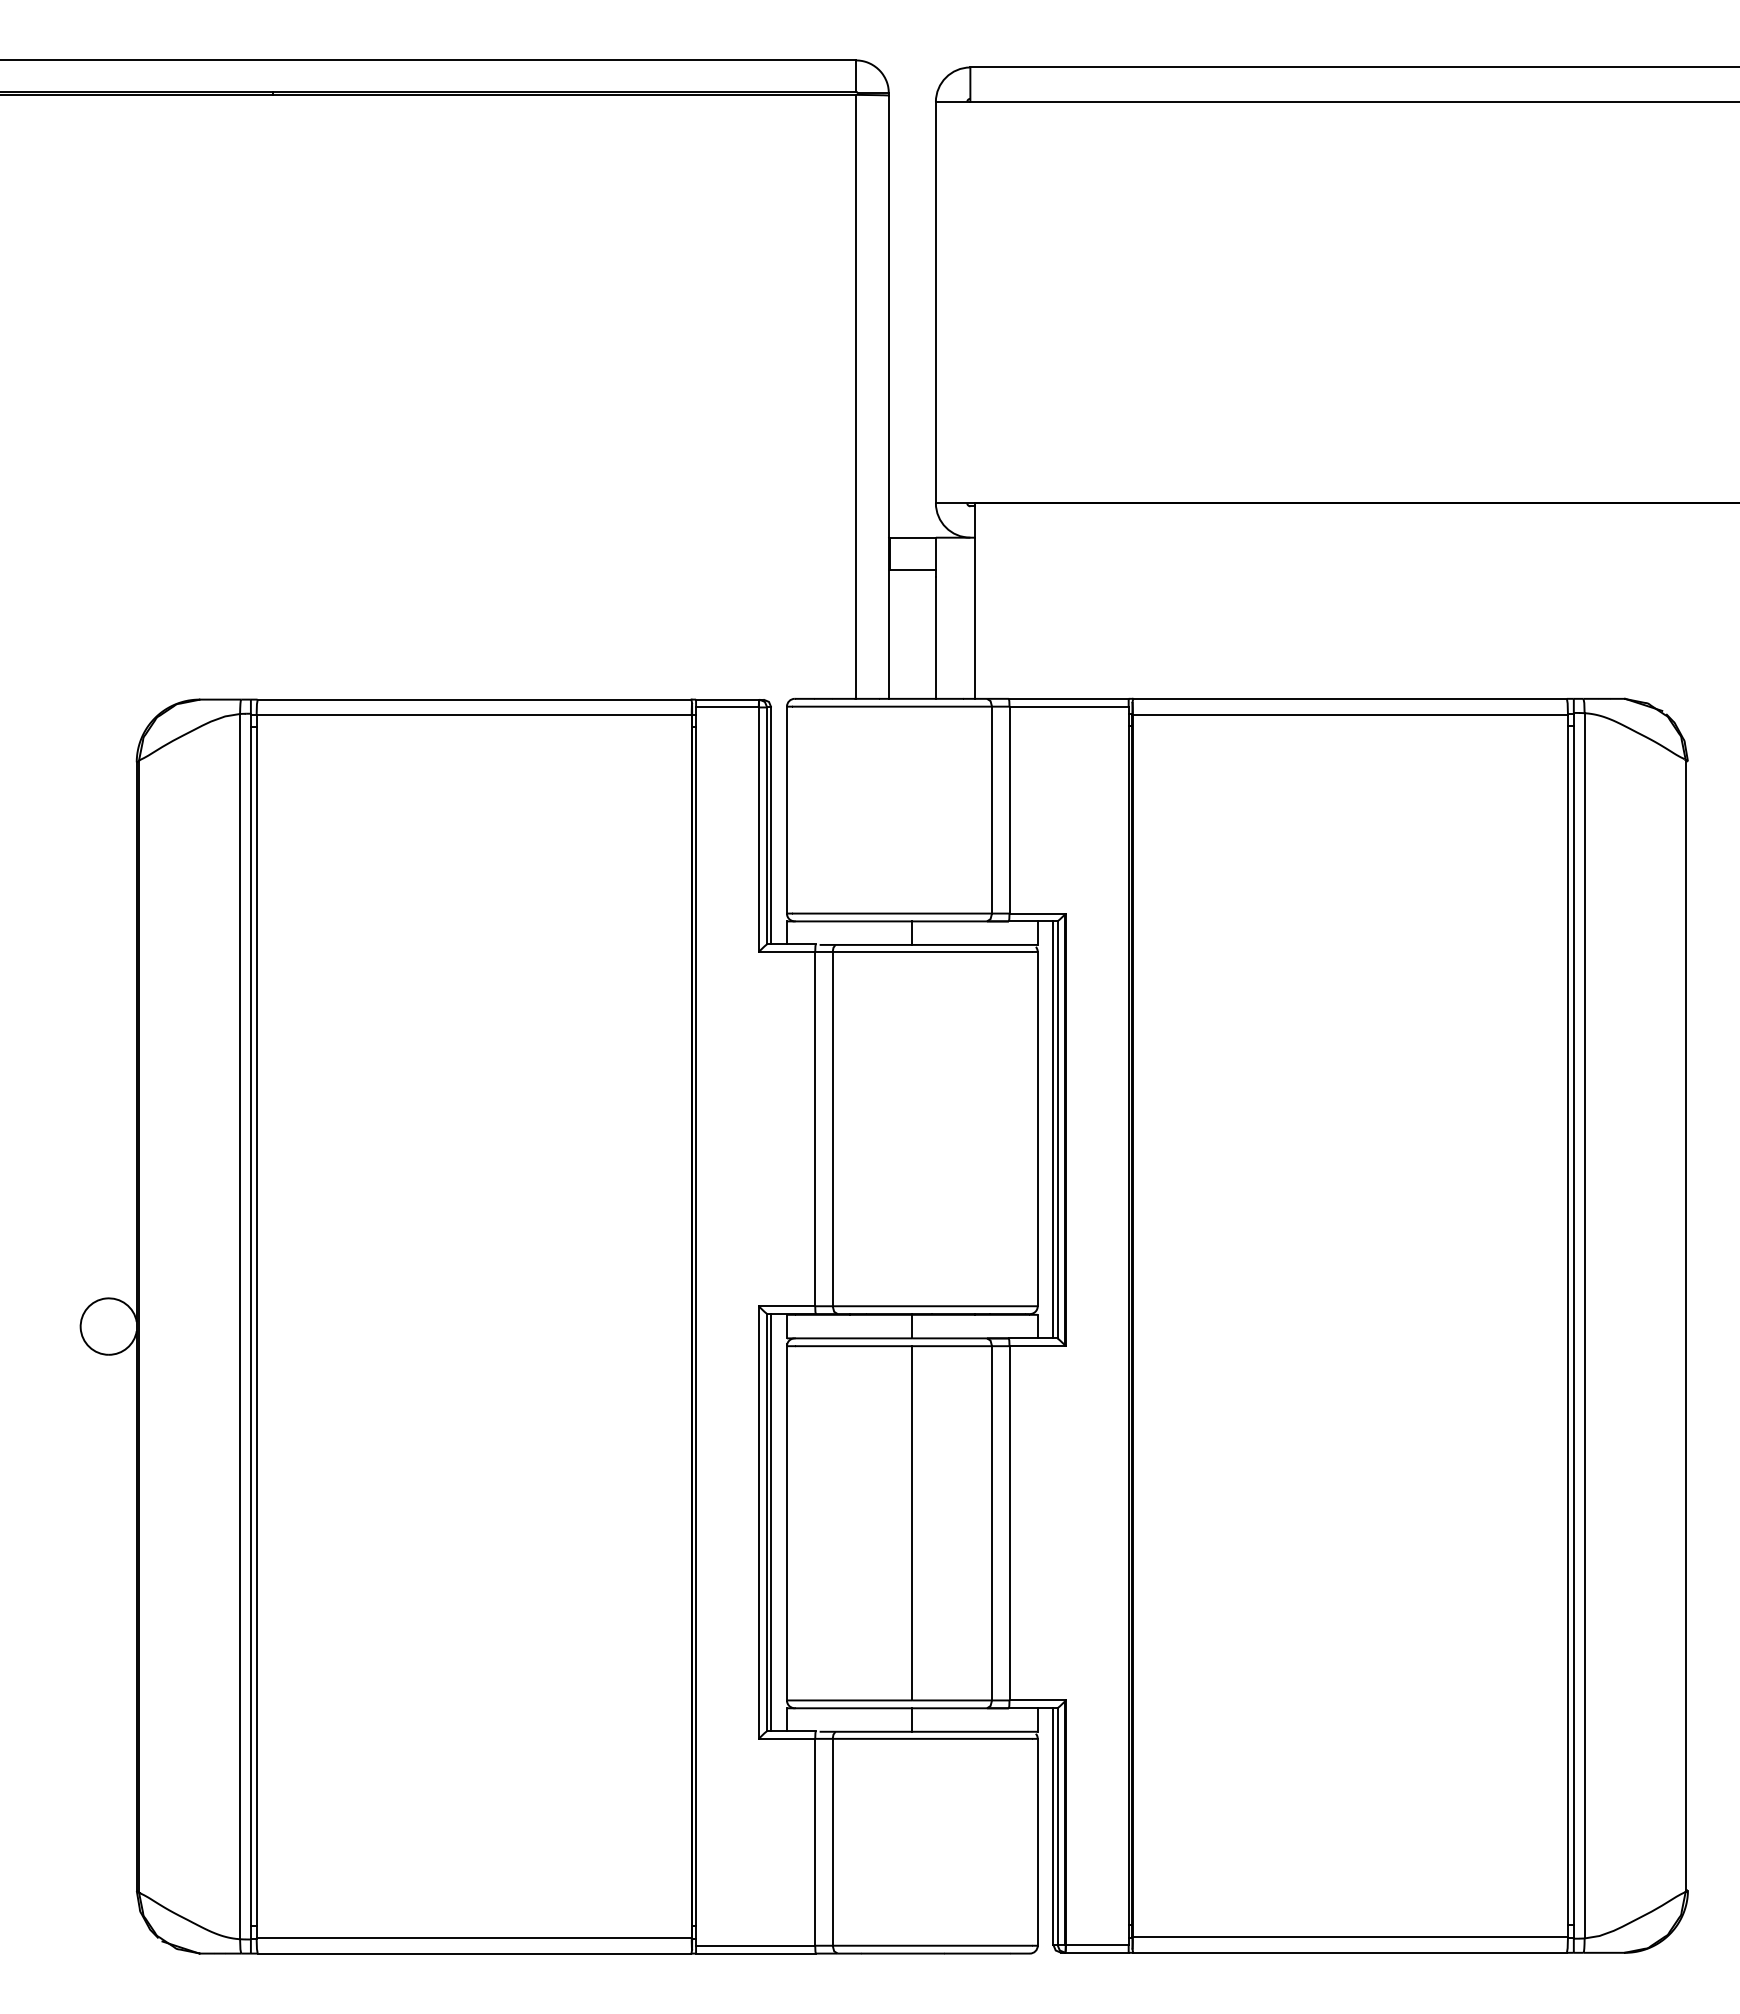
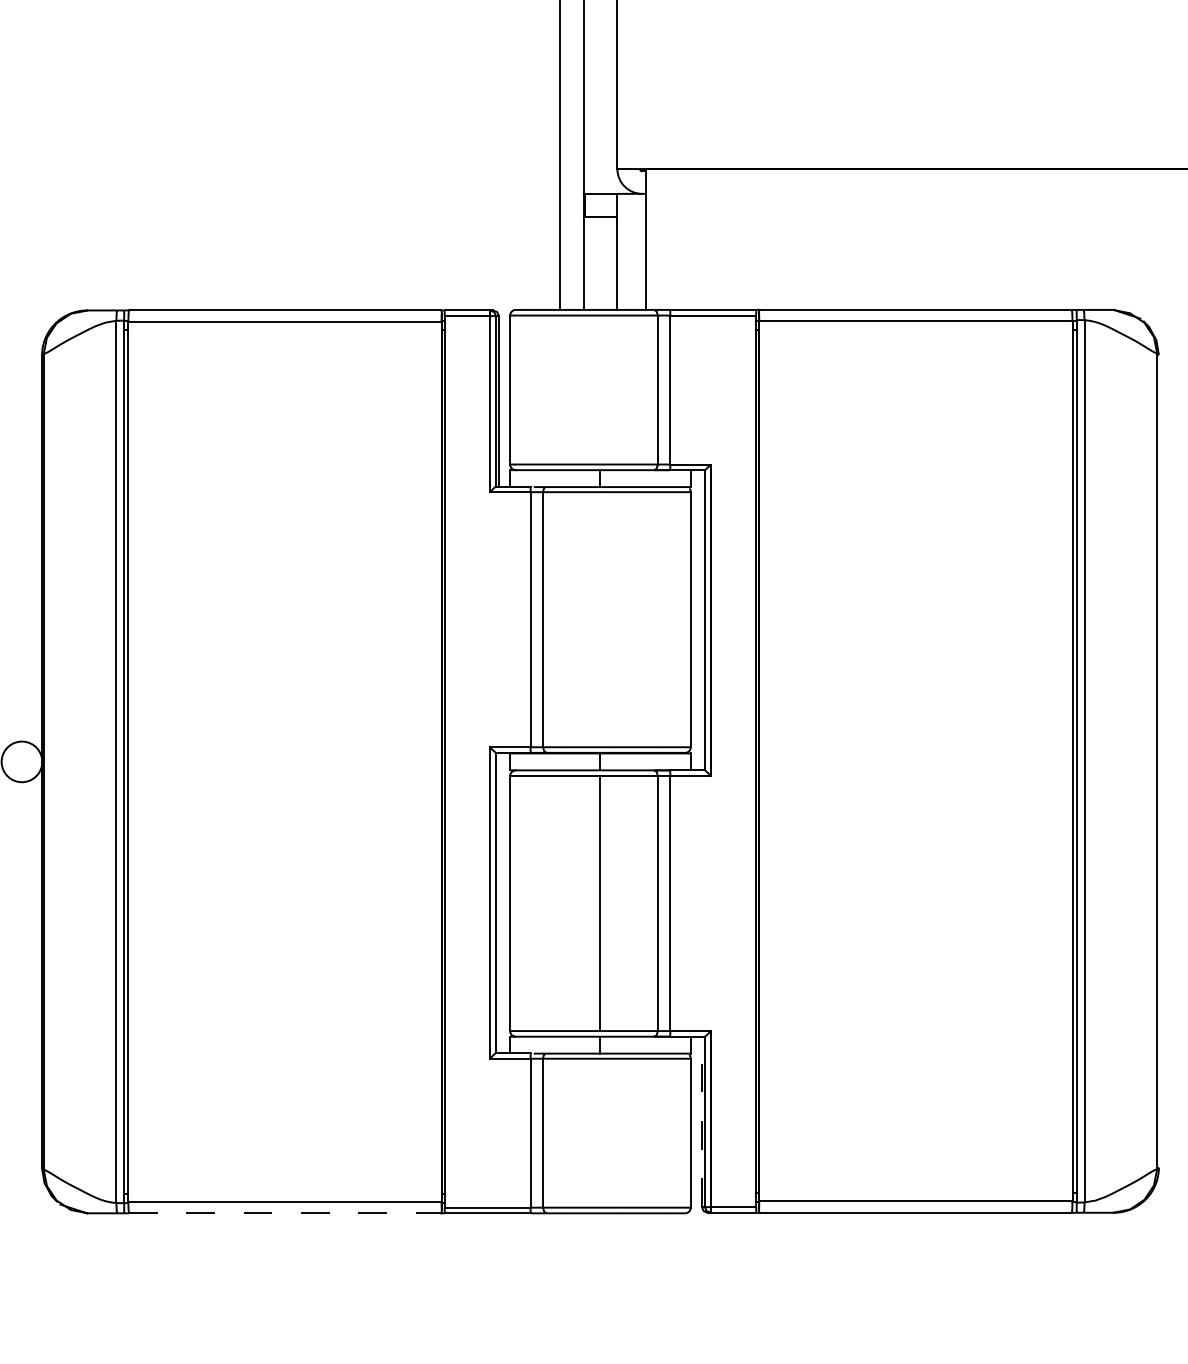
line: (1053, 1129) -> (702, 619), removed
line: (771, 1522) -> (499, 902), removed
line: (1053, 1826) -> (702, 1121), solid -> dashed
line: (474, 1953) -> (285, 1213), solid -> dashed

